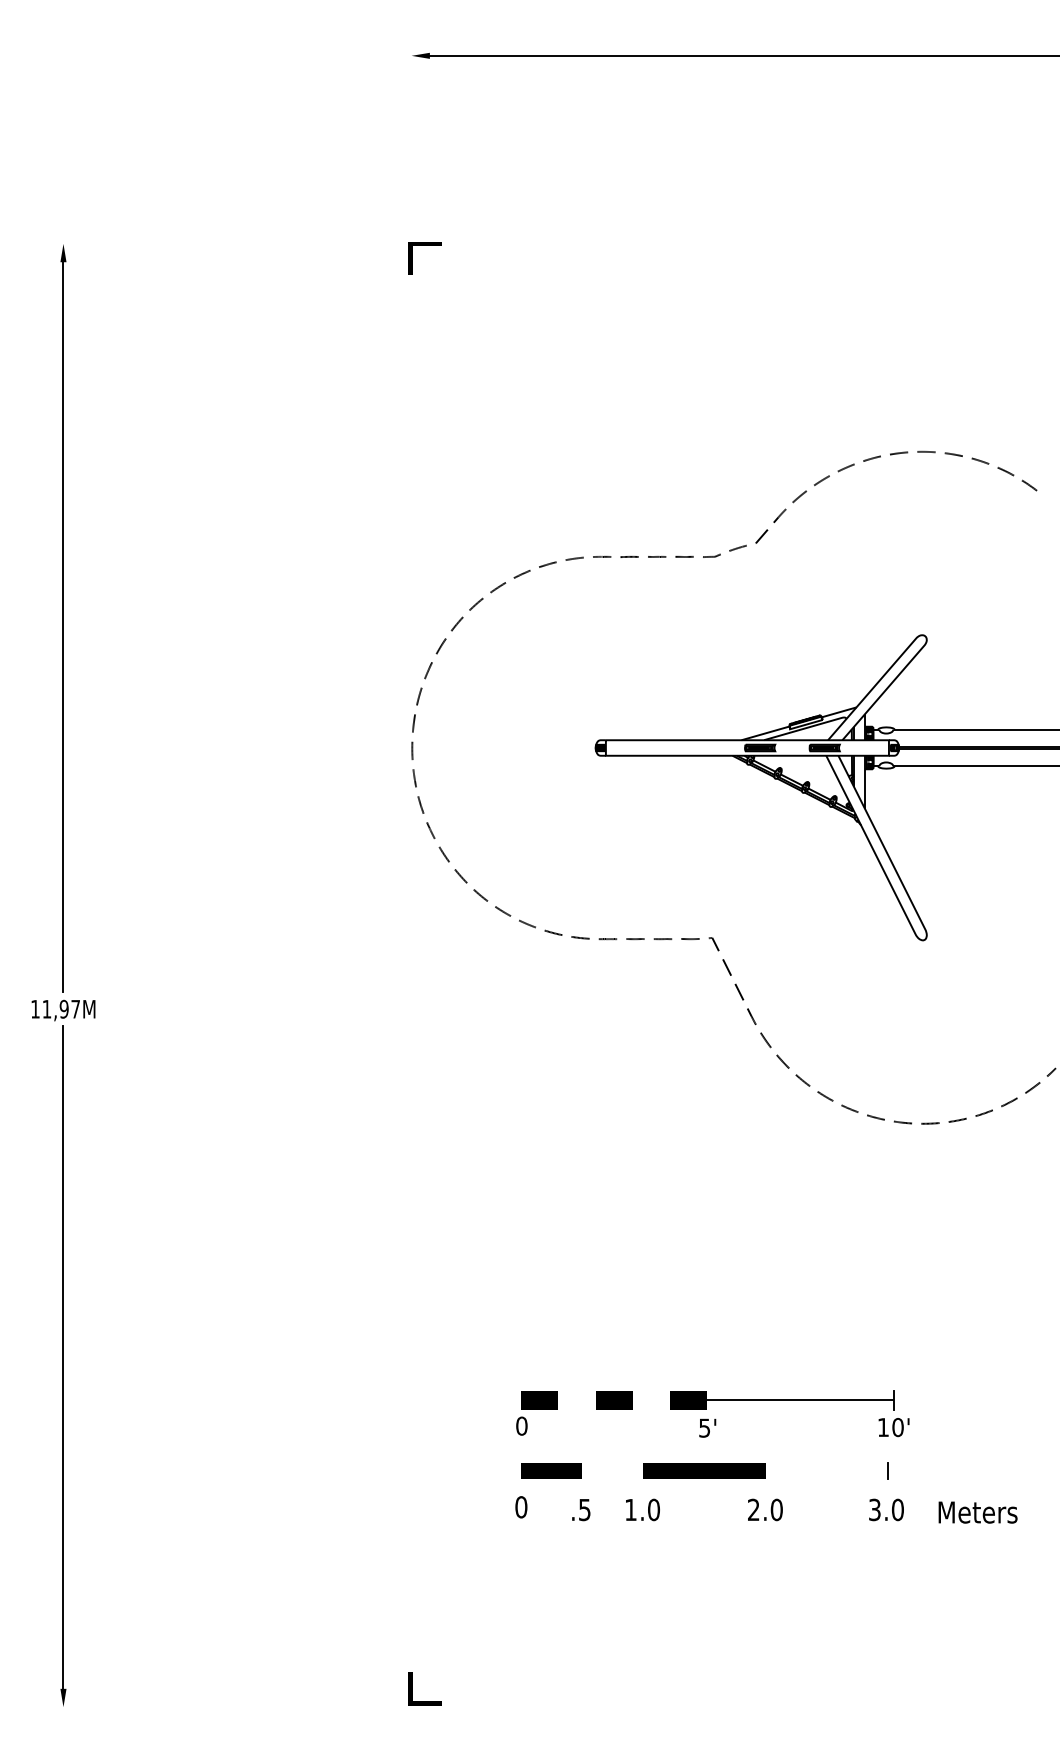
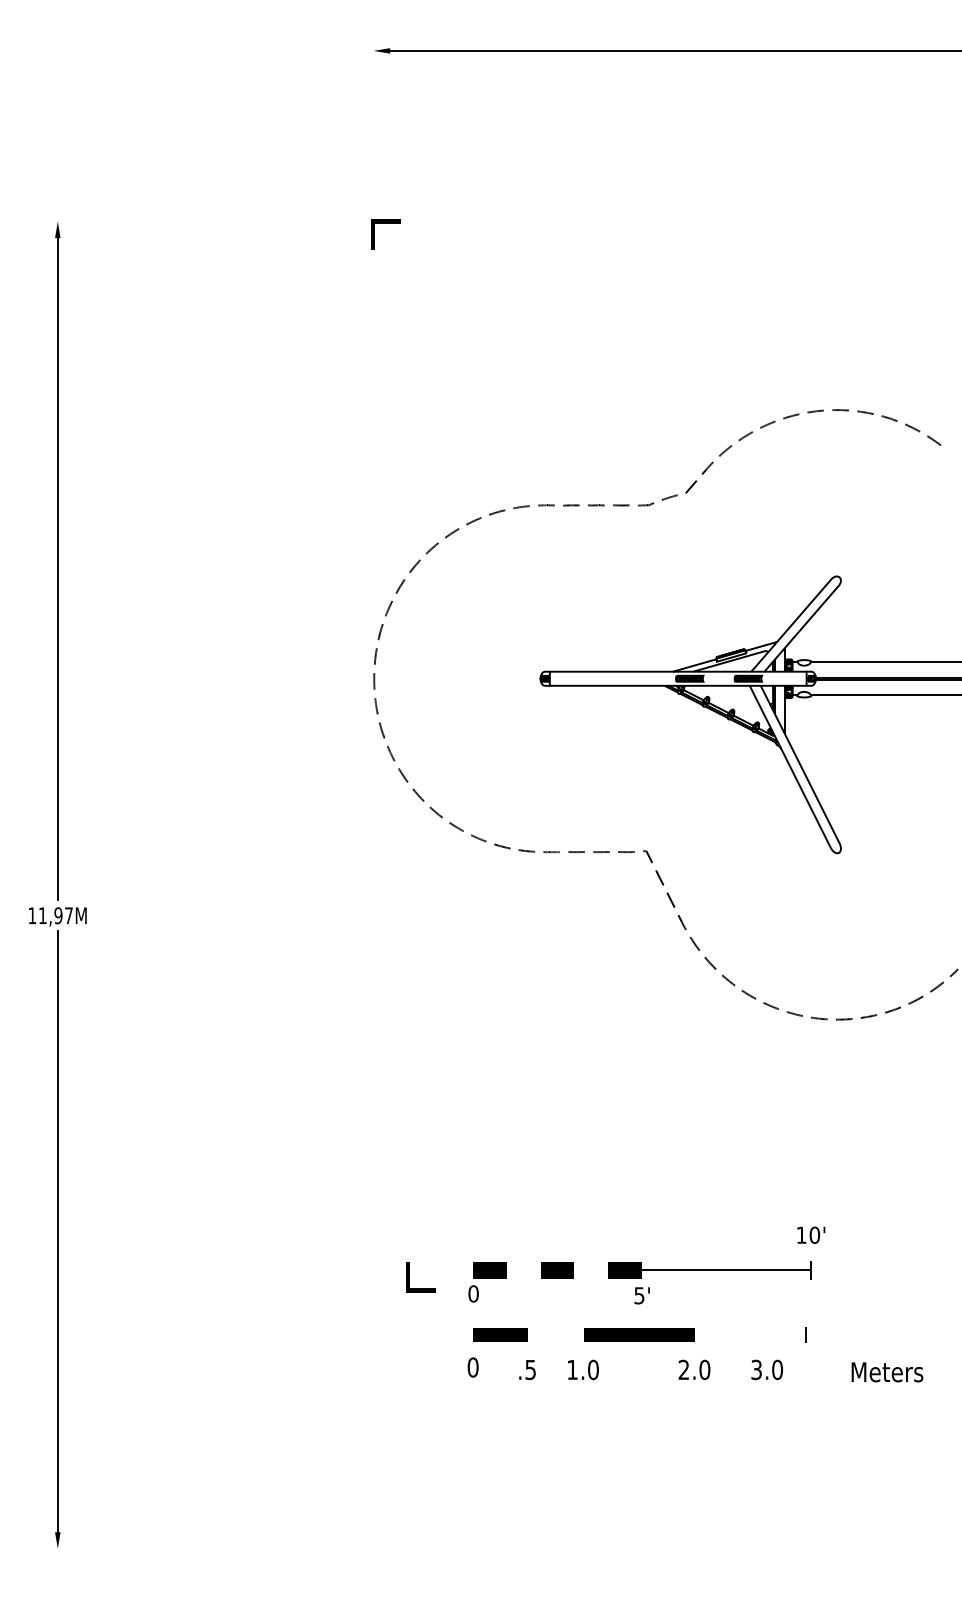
text: (893, 1427) -> (810, 1235), moved
text: (886, 1509) -> (767, 1369), moved
line: (412, 1688) -> (409, 1276), moved

